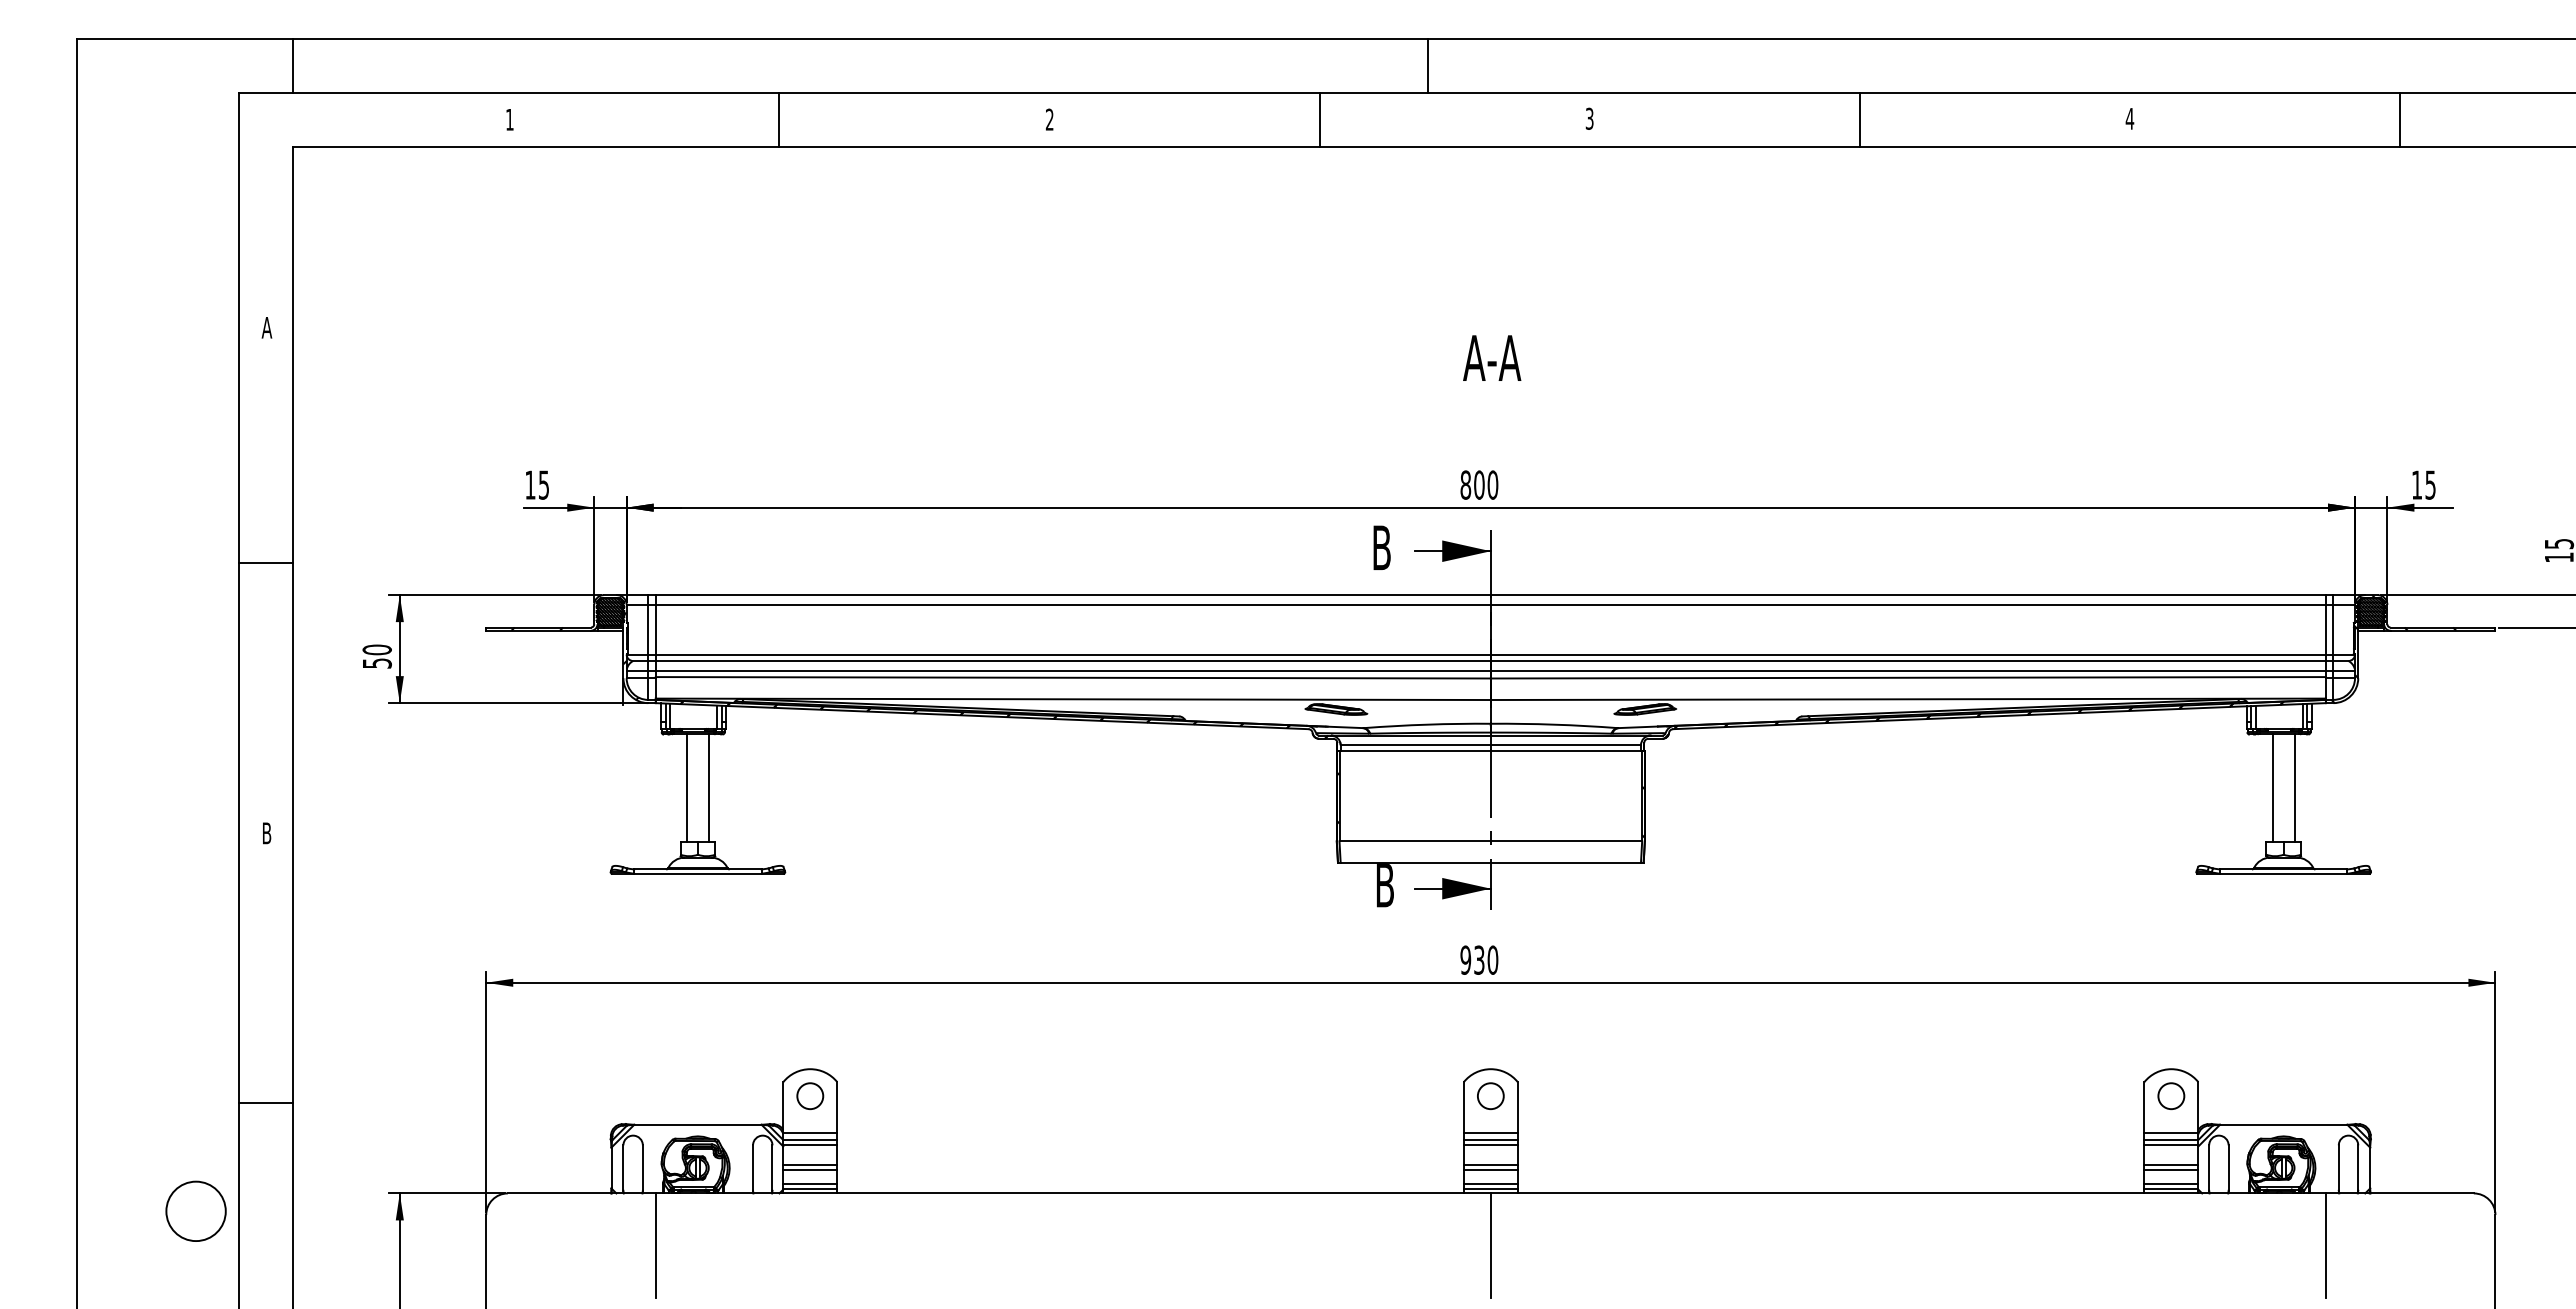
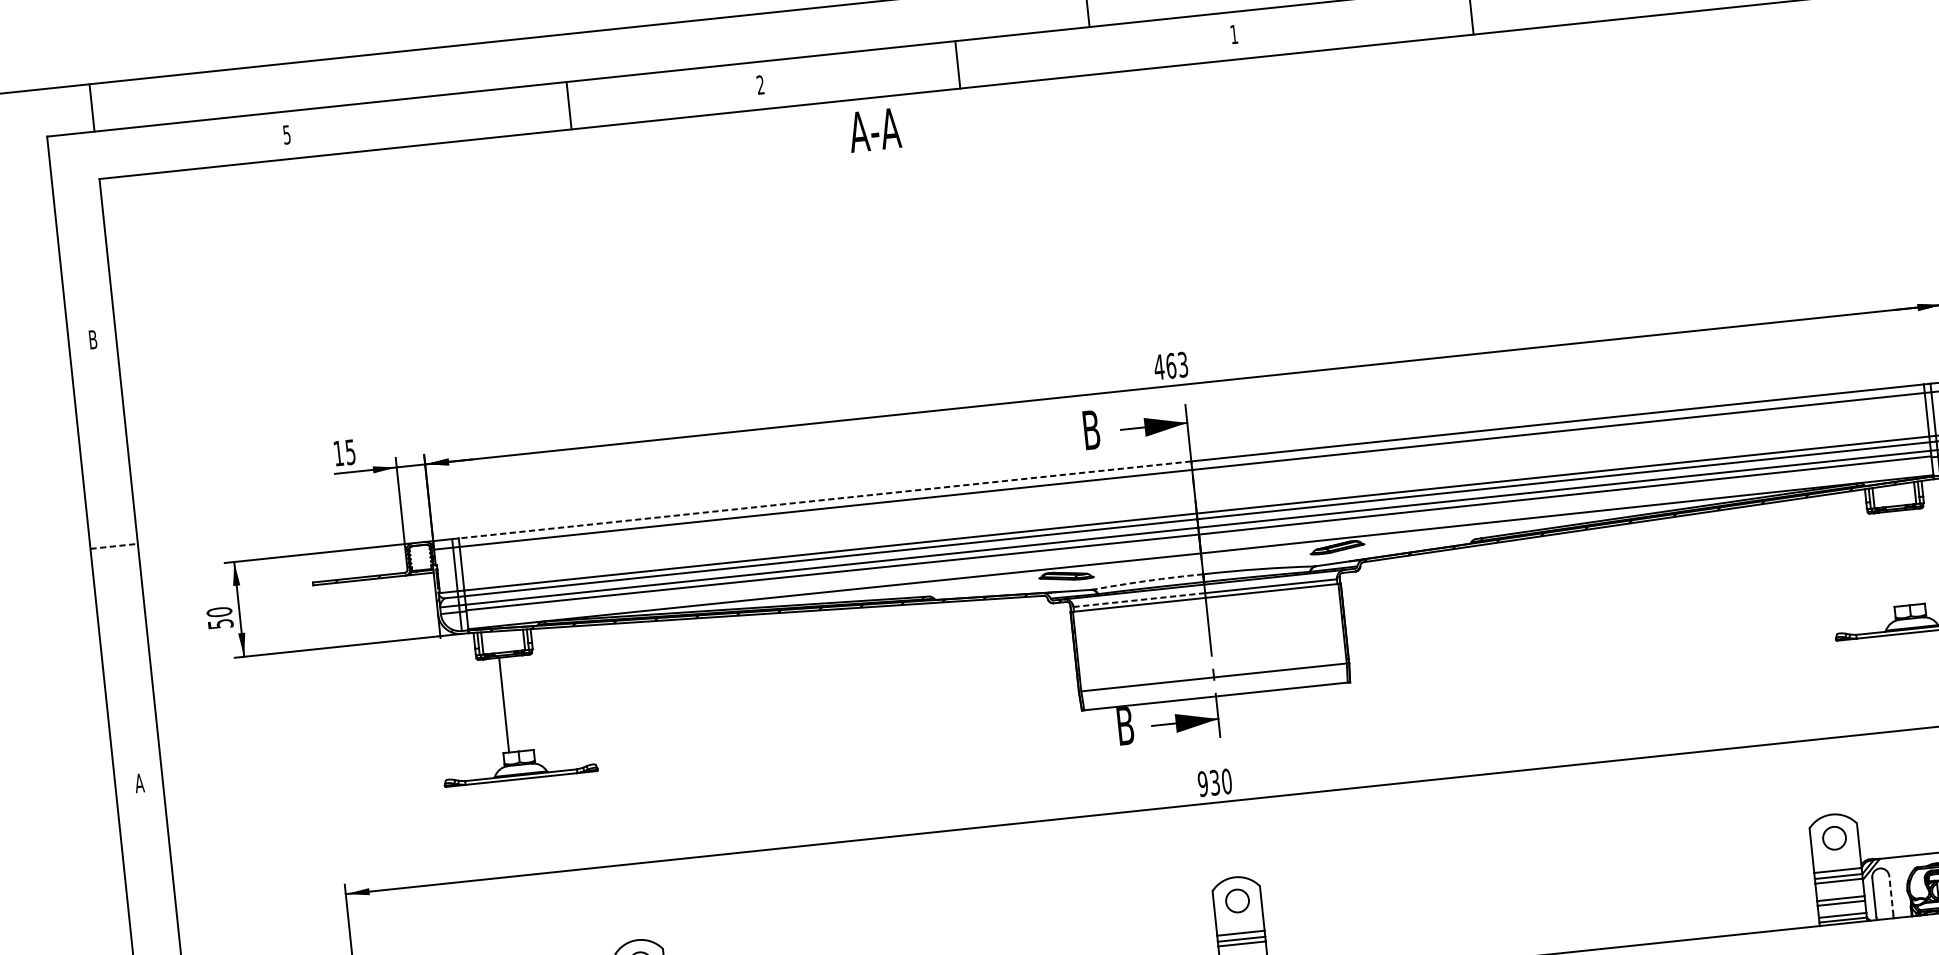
text: (1589, 118) -> (1233, 34), 3 -> 1
text: (509, 119) -> (286, 134), 1 -> 5
line: (779, 120) -> (569, 105), moved
line: (1319, 120) -> (957, 65), moved
text: (266, 327) -> (92, 339), A -> B
text: (1492, 357) -> (875, 129), moved
text: (1479, 484) -> (1171, 365), 800 -> 463
line: (266, 563) -> (114, 546), solid -> dashed
line: (1073, 595) -> (825, 500), solid -> dashed
hatch: (610, 612) -> (420, 557), removed
arc: (1427, 724) -> (1147, 580), solid -> dashed
line: (1416, 745) -> (1140, 600), solid -> dashed
line: (708, 788) -> (522, 703), removed
line: (2272, 788) -> (1894, 559), removed
line: (2294, 788) -> (1914, 556), removed
text: (266, 833) -> (139, 783), B -> A
line: (2228, 1168) -> (1891, 896), solid -> dashed

